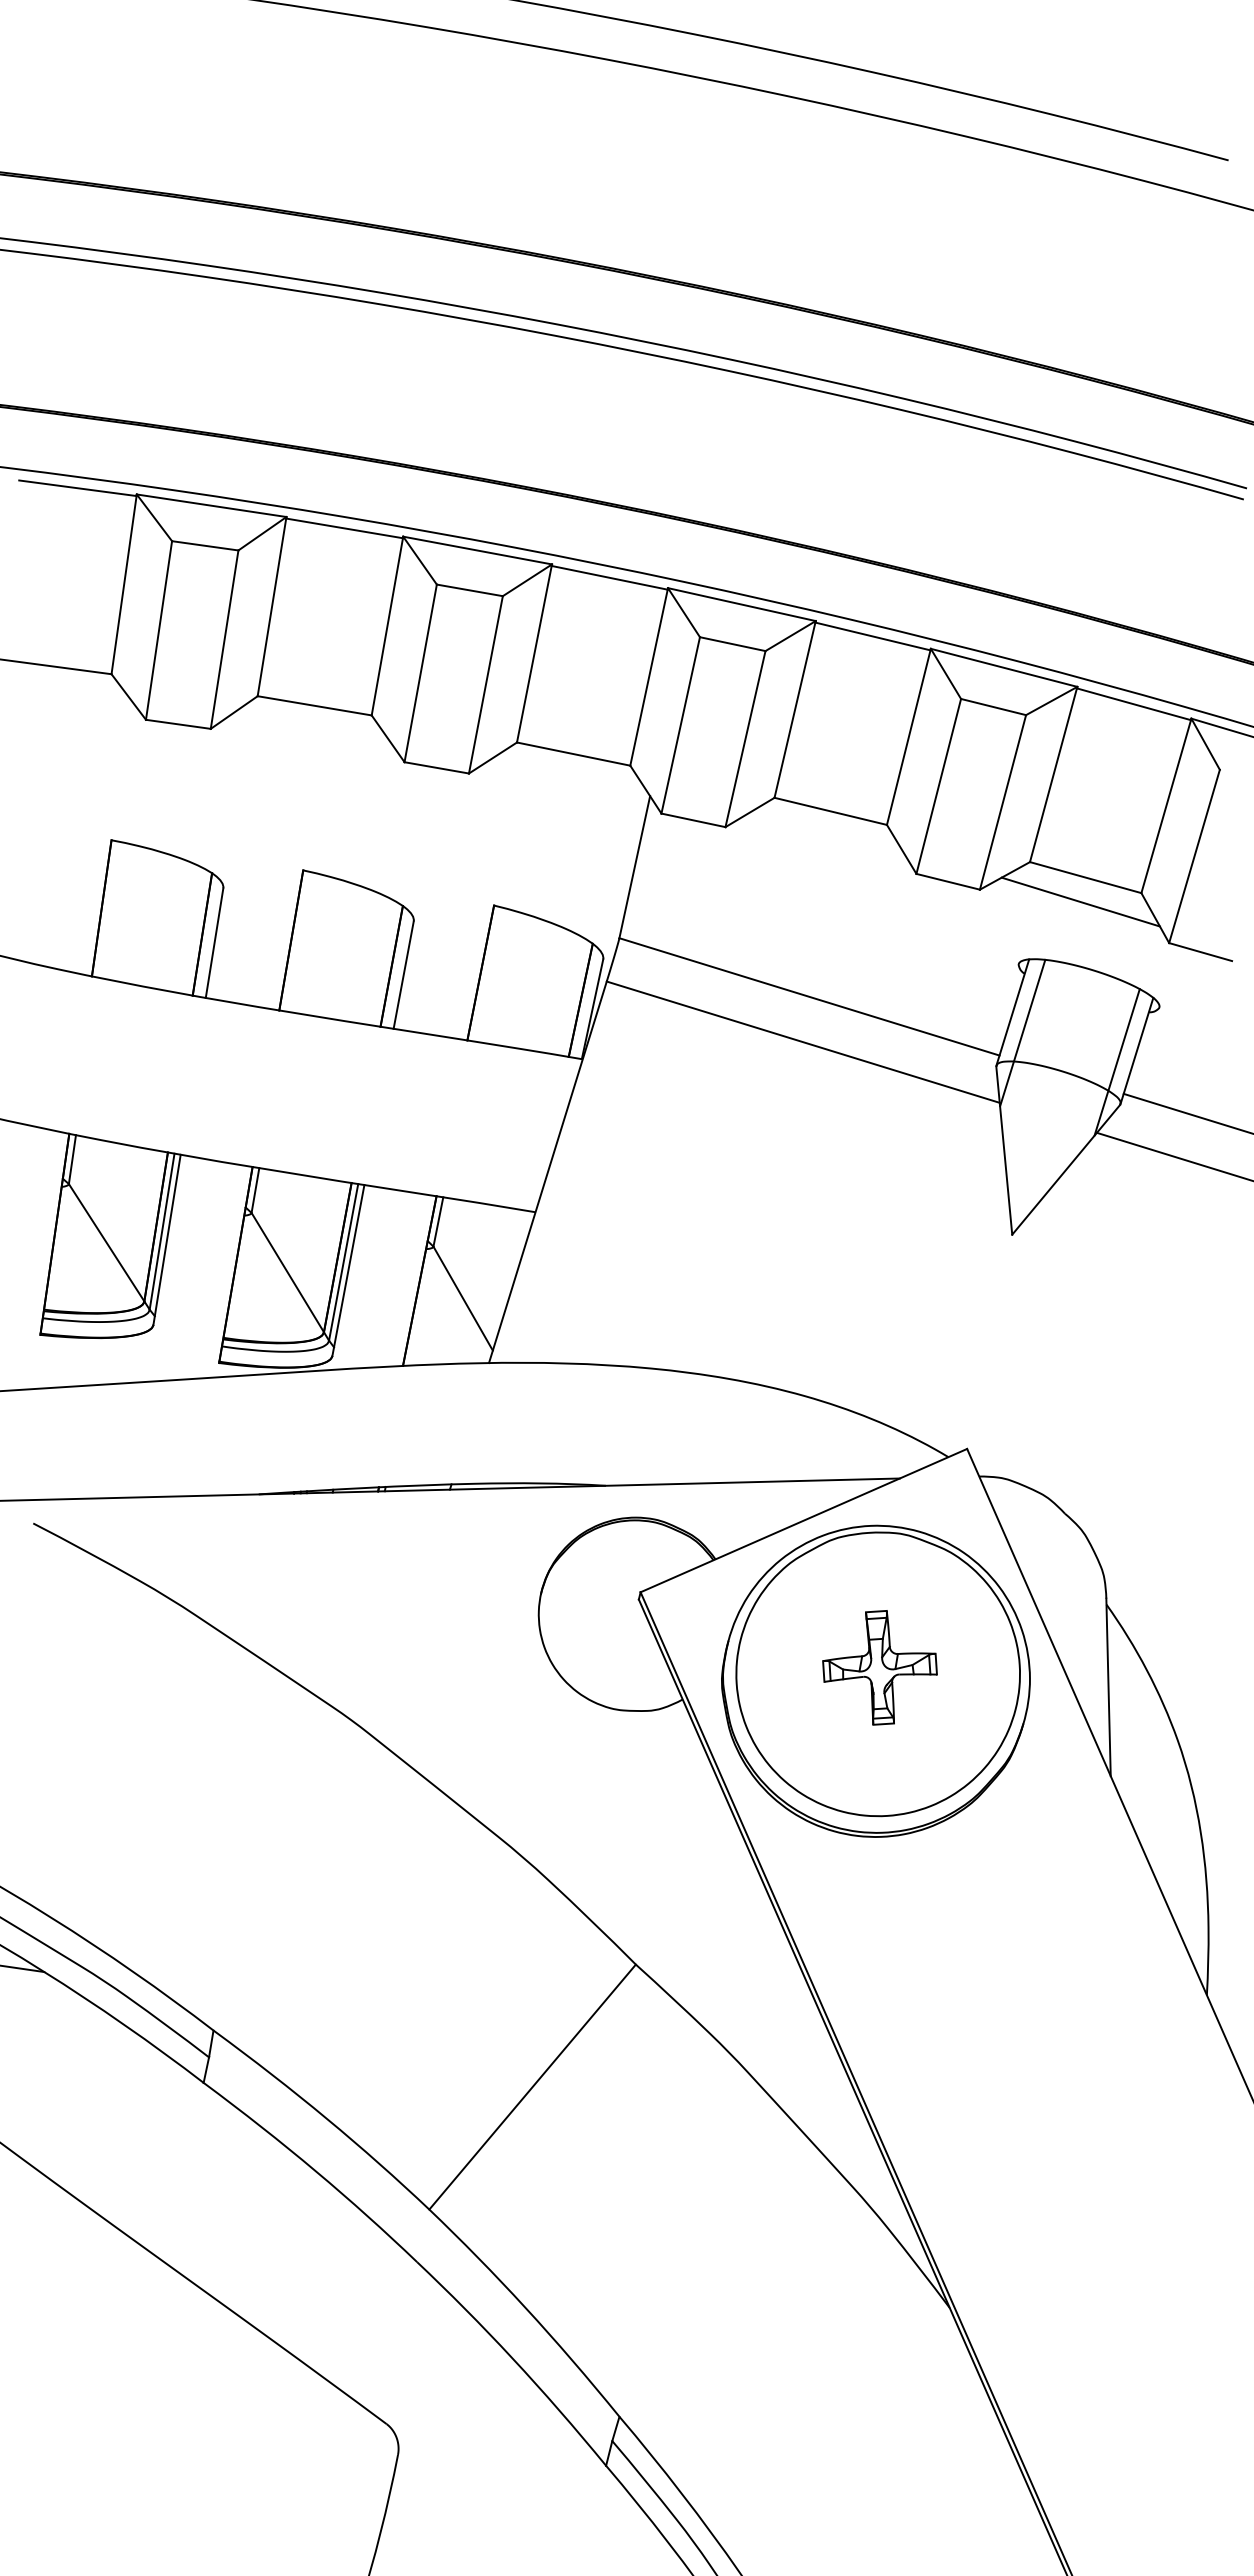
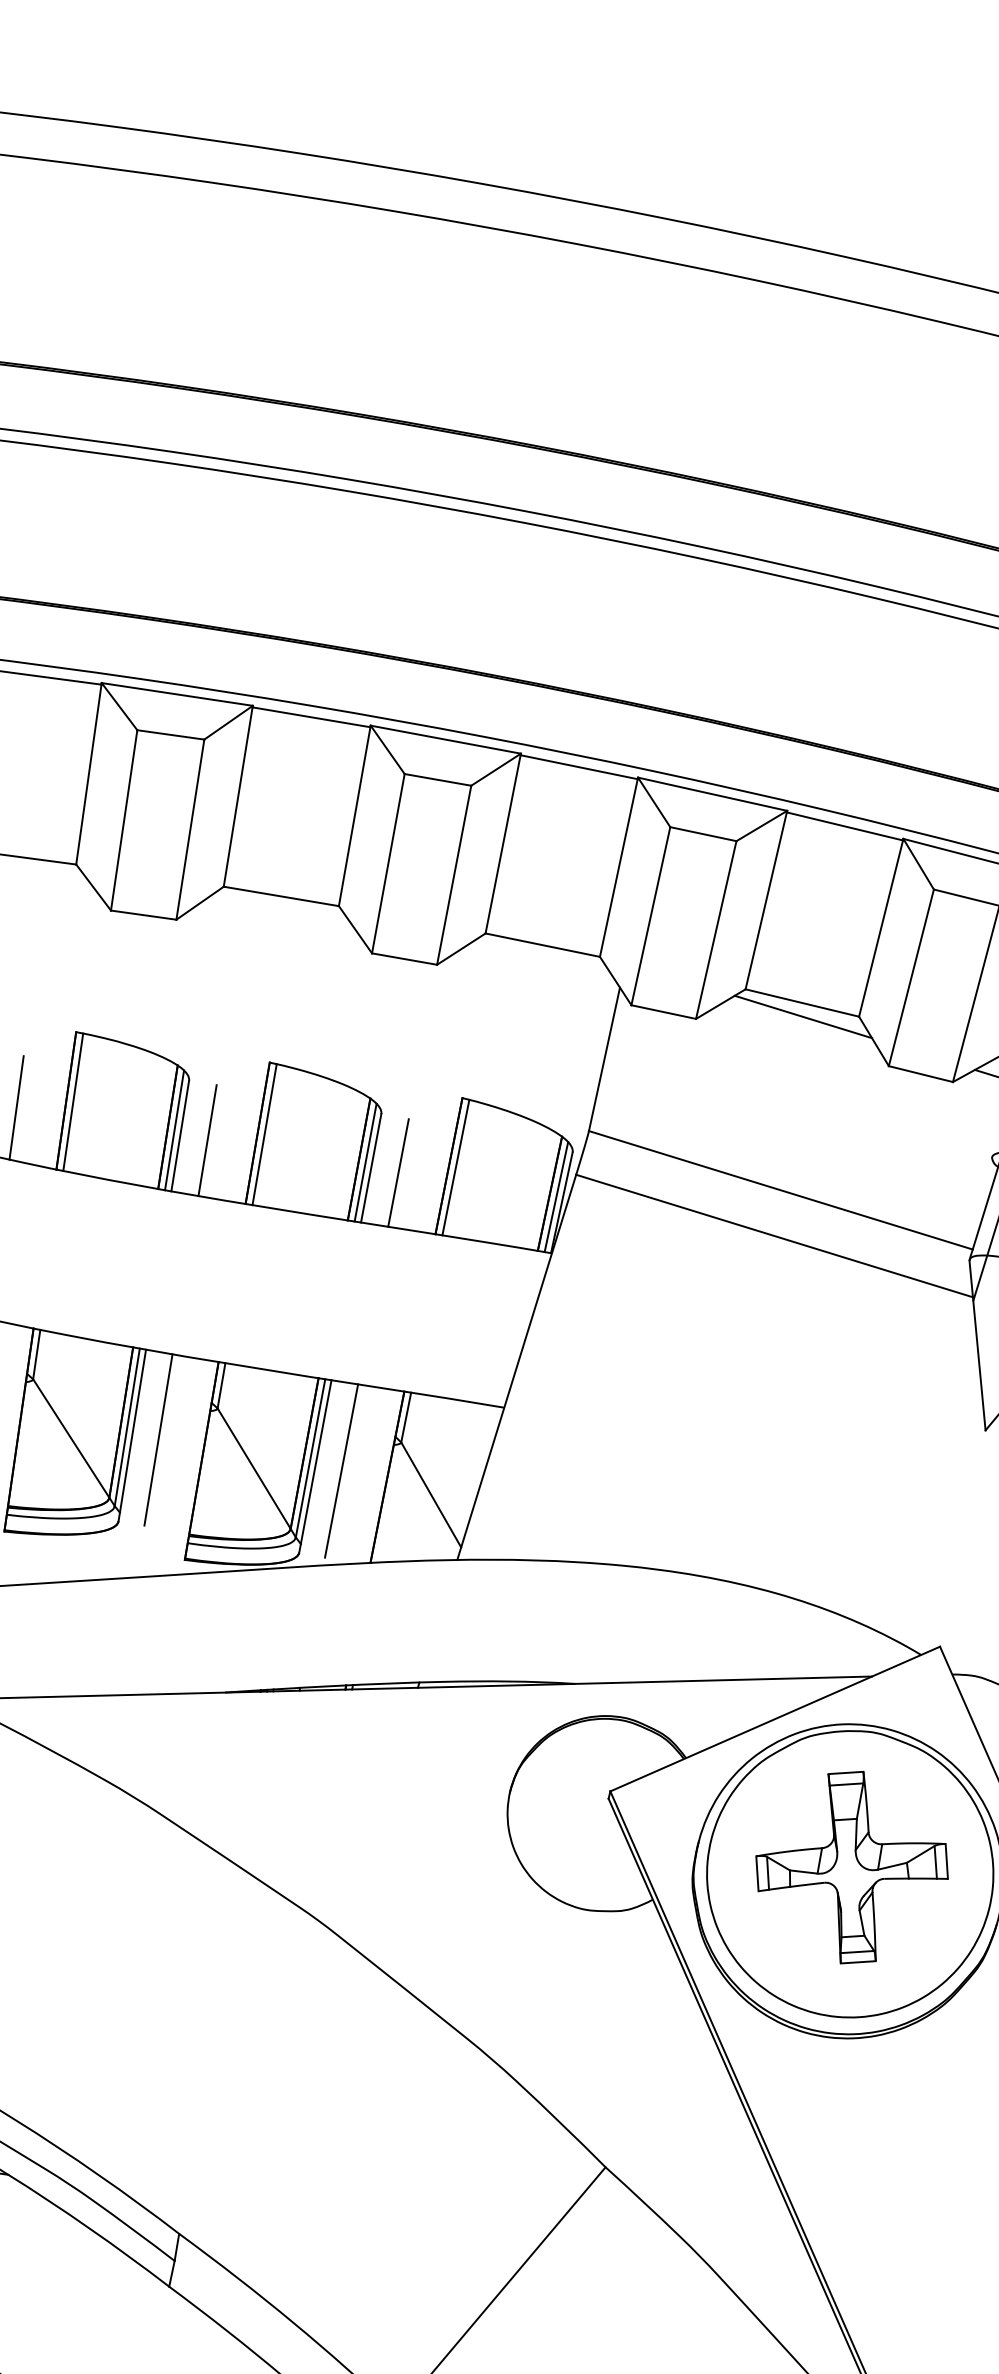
line: (831, 825) -> (803, 1017), added
line: (108, 909) -> (73, 1102), added
line: (52, 915) -> (16, 1108), added
line: (208, 937) -> (174, 1130), added
line: (298, 941) -> (264, 1134), added
line: (241, 947) -> (207, 1140), added
line: (398, 969) -> (365, 1162), added
line: (487, 974) -> (455, 1167), added
line: (430, 979) -> (398, 1172), added
line: (586, 1003) -> (555, 1196), added
line: (192, 1243) -> (157, 1439), added
line: (373, 1274) -> (340, 1470), added
part: (879, 1667) -> (851, 1867), size x1.67

